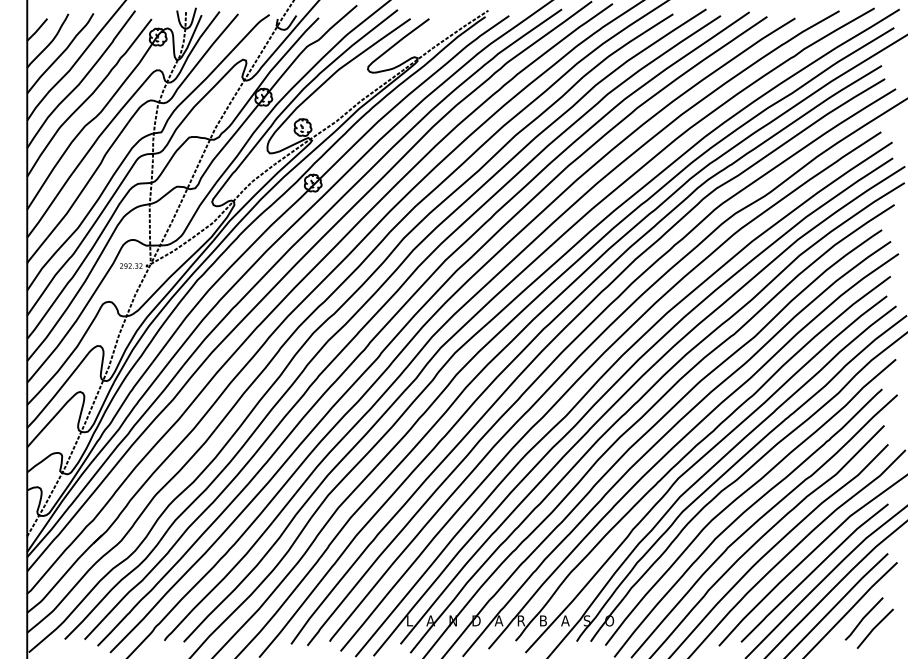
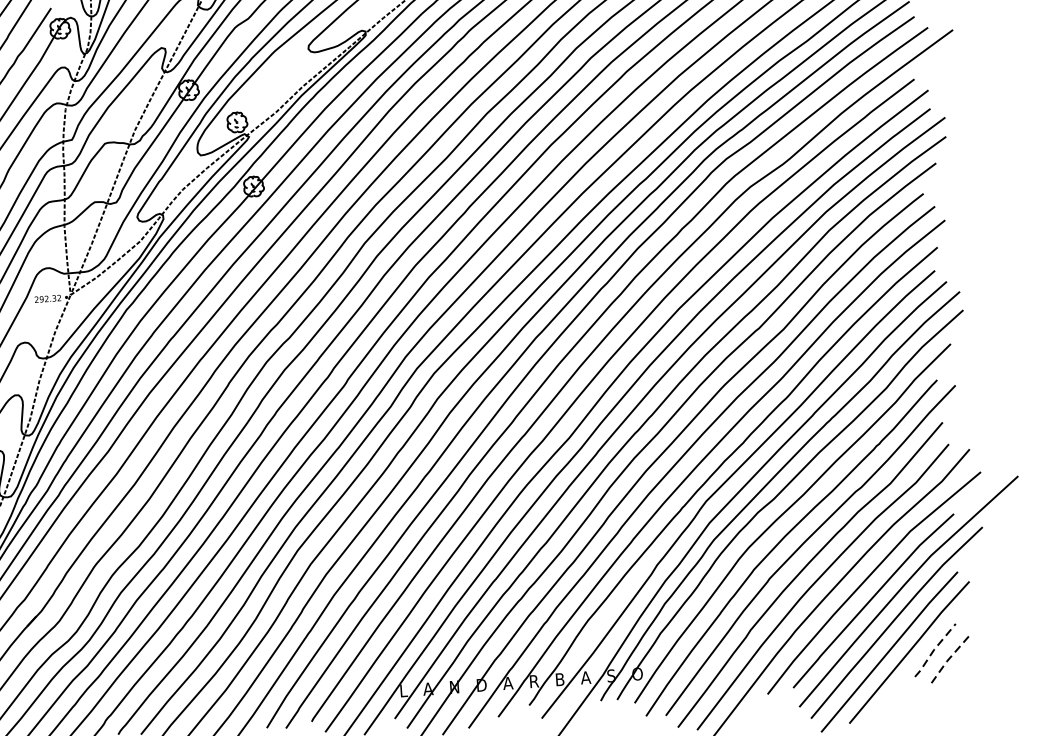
line: (863, 618) -> (934, 649), solid -> dashed
line: (873, 628) -> (947, 660), solid -> dashed

